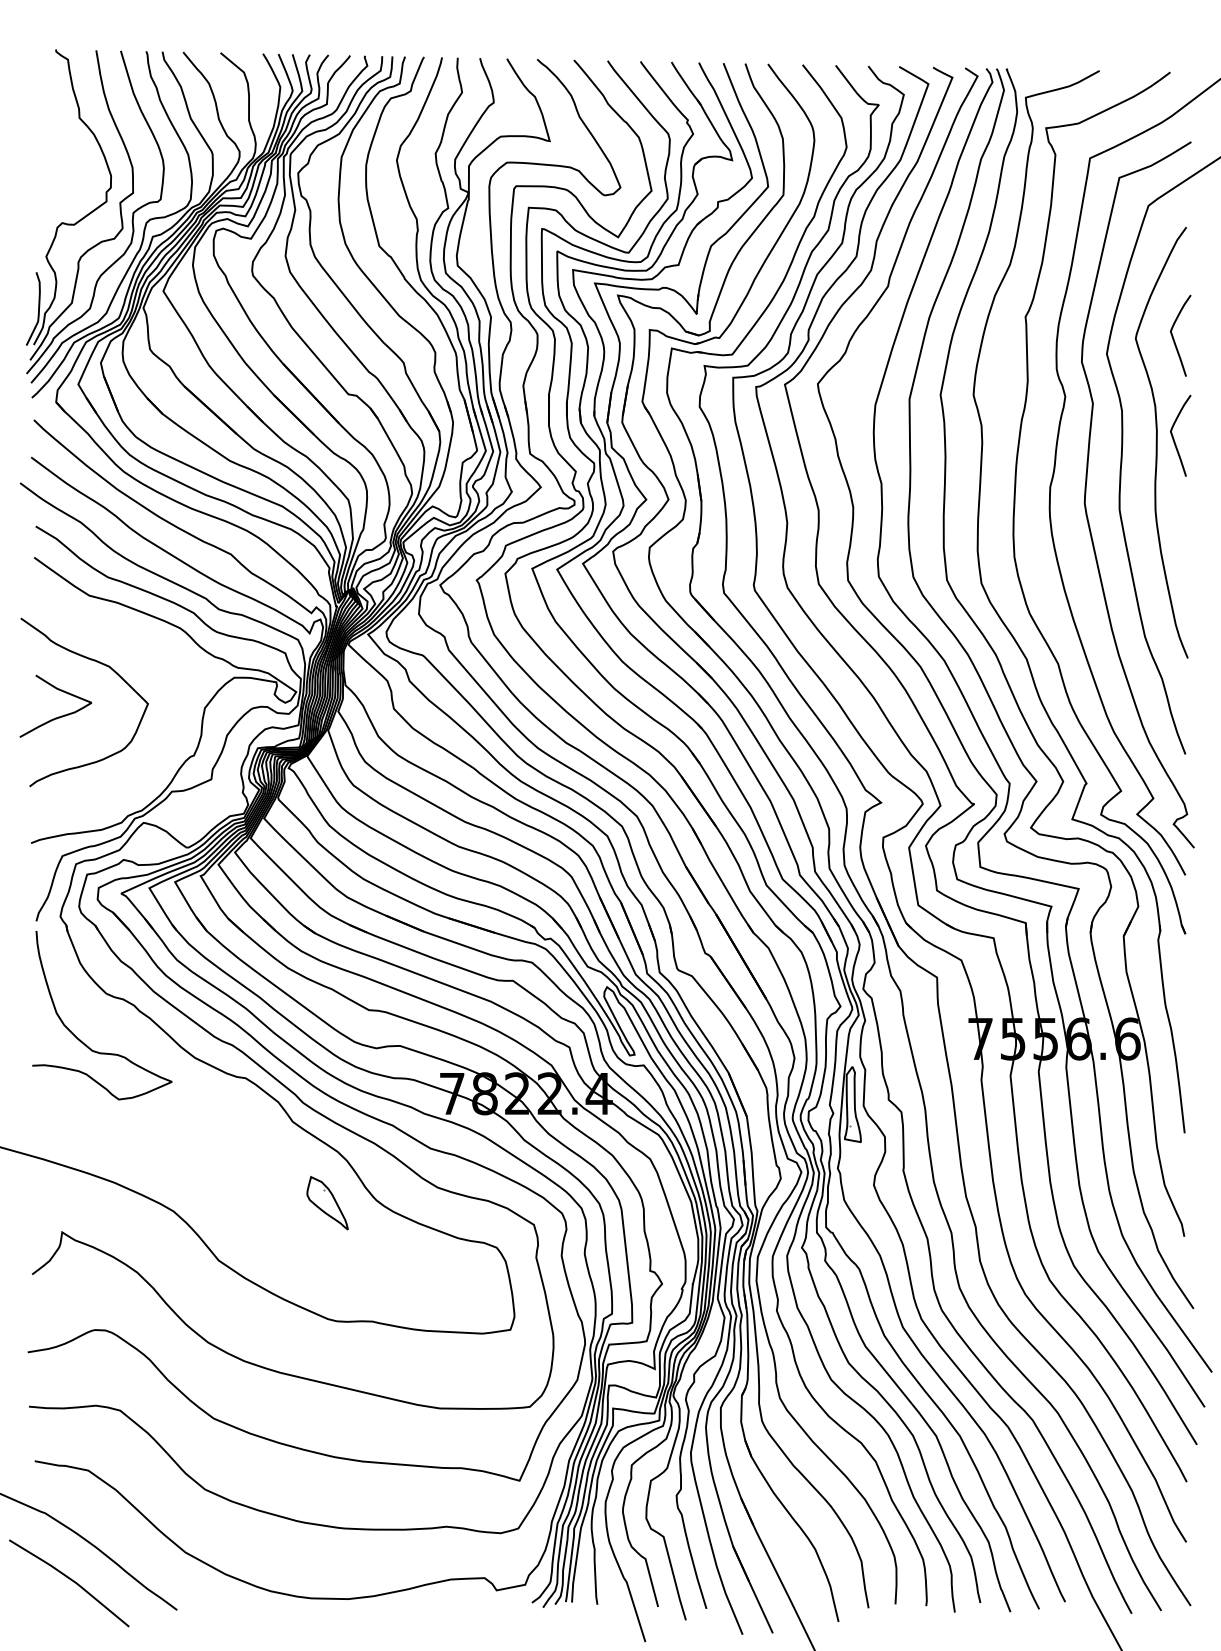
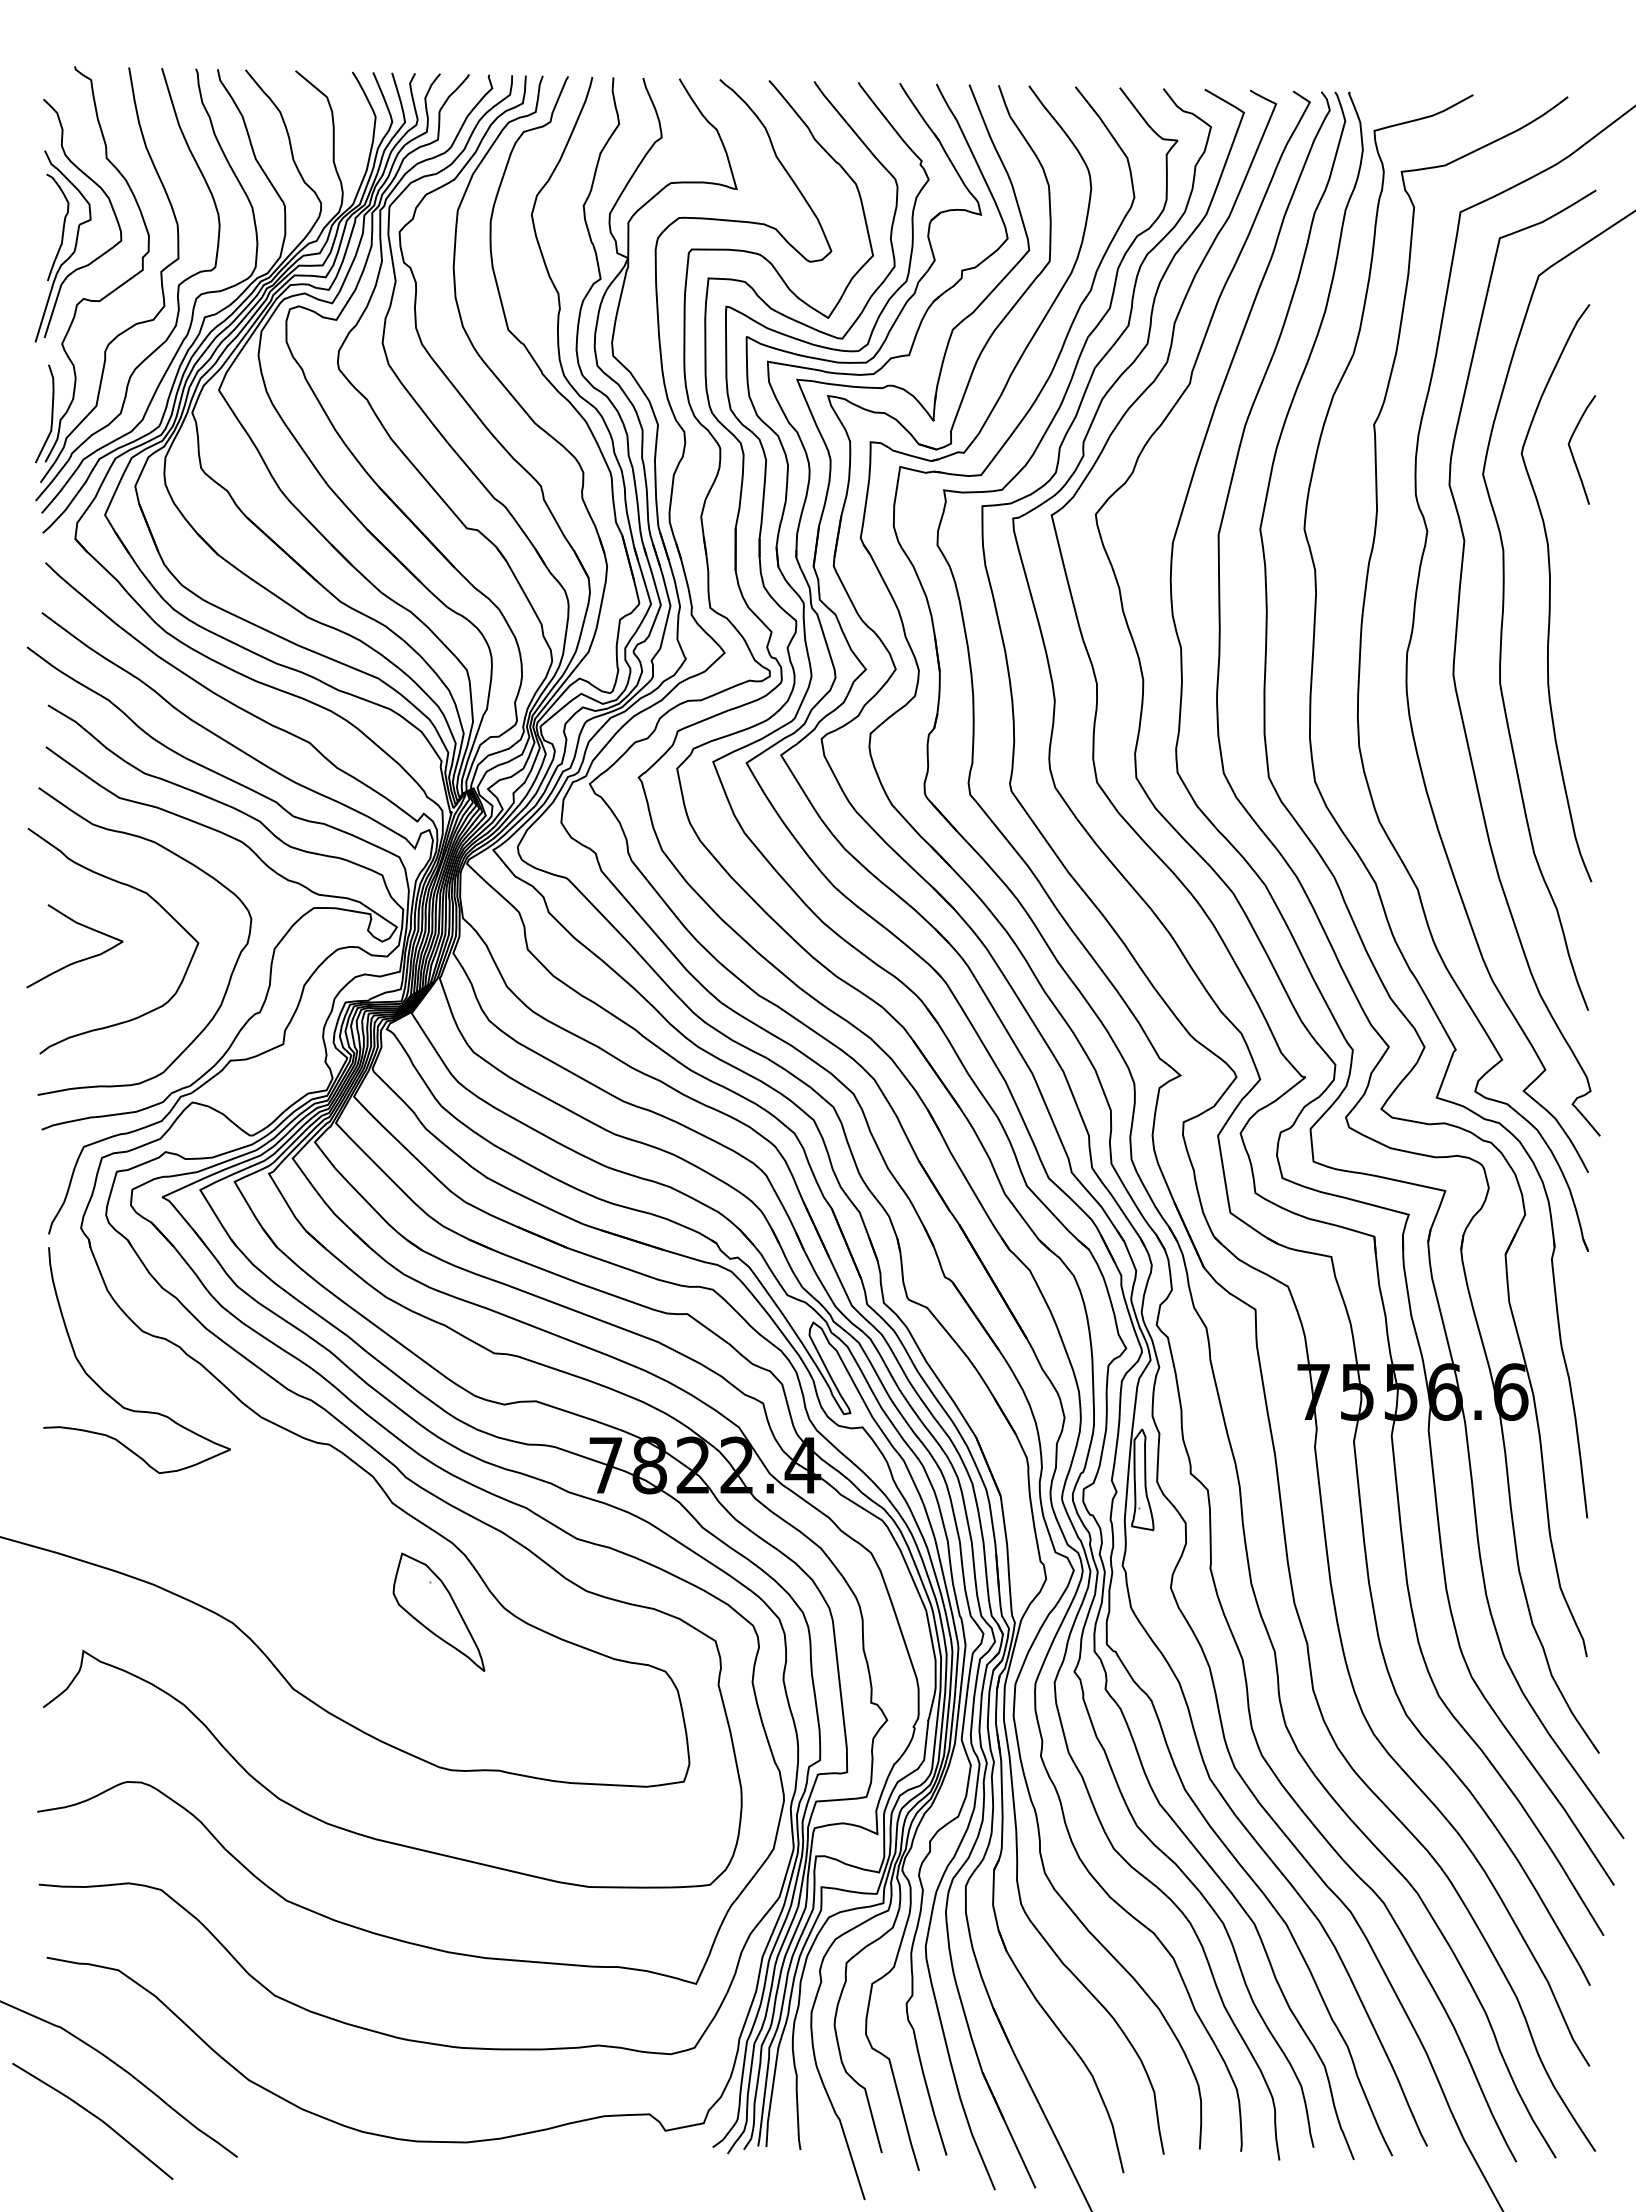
part: (58, 164) -> (78, 220), added
curve: (1173, 436) -> (1572, 585), removed
curve: (140, 644) -> (188, 863), added
part: (327, 1202) -> (438, 1611), size x1.67

